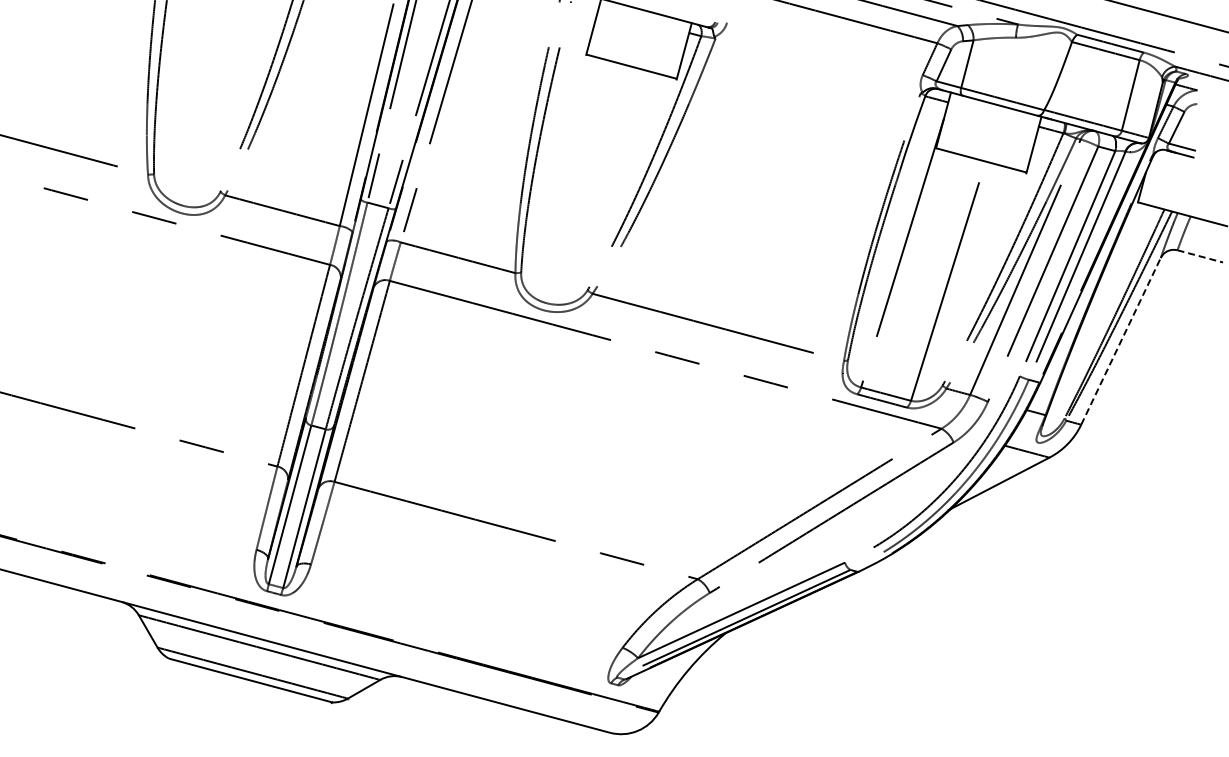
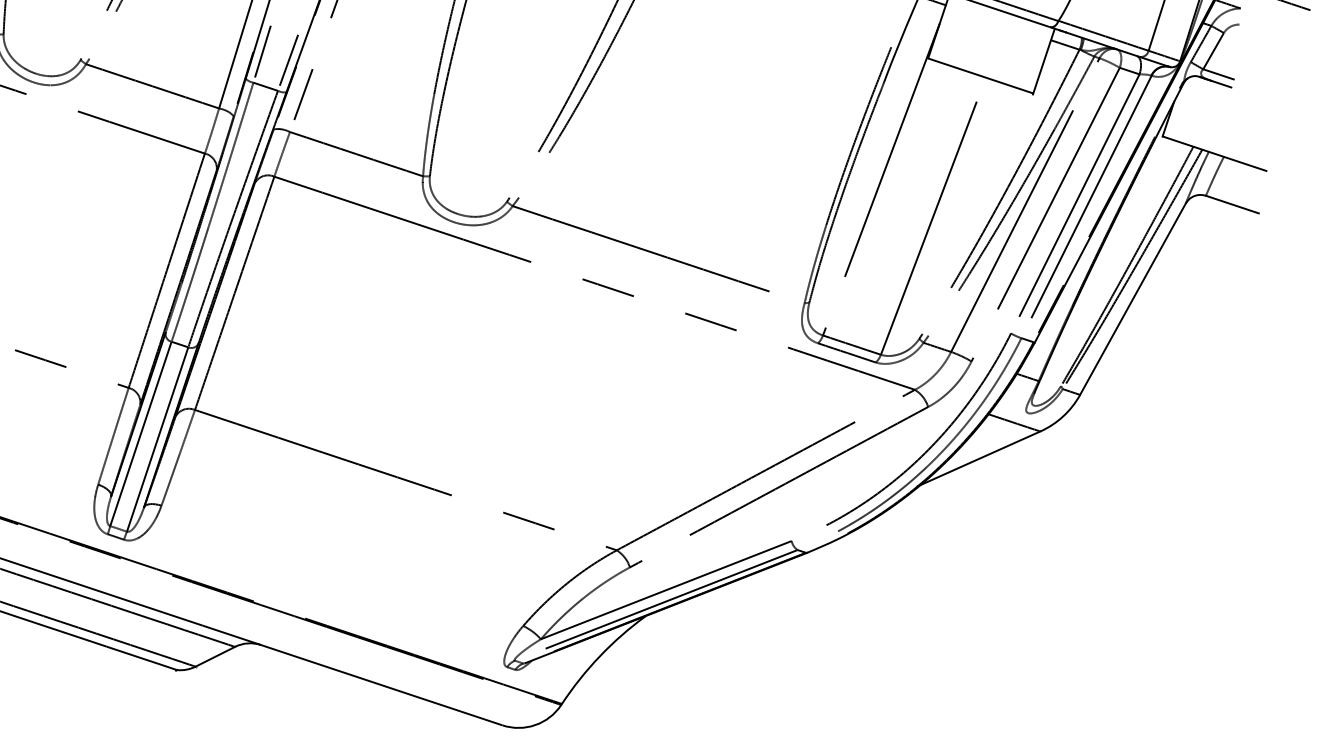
line: (1200, 256) -> (1232, 204), dashed -> solid
line: (1121, 340) -> (1133, 298), dashed -> solid

